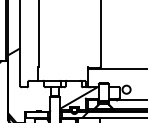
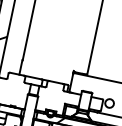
hatch: (78, 98) -> (57, 102), removed

